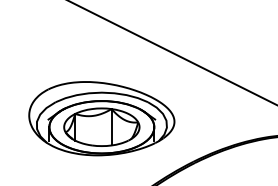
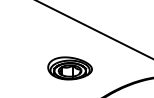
part: (100, 118) -> (69, 68), size x0.6

